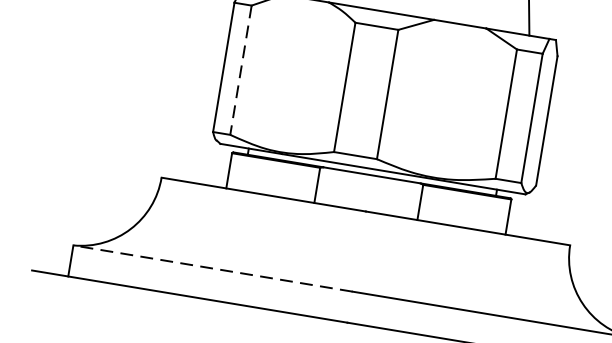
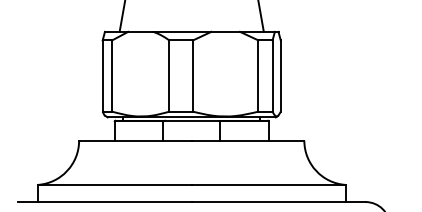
line: (241, 71) -> (112, 76), dashed -> solid
line: (212, 267) -> (114, 184), dashed -> solid

